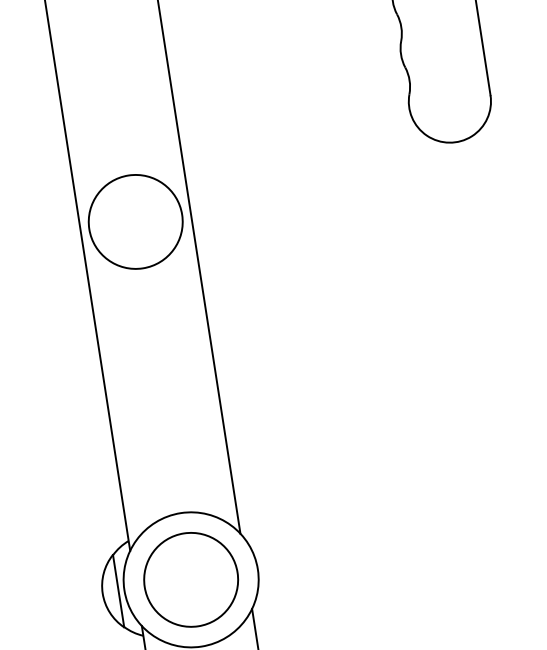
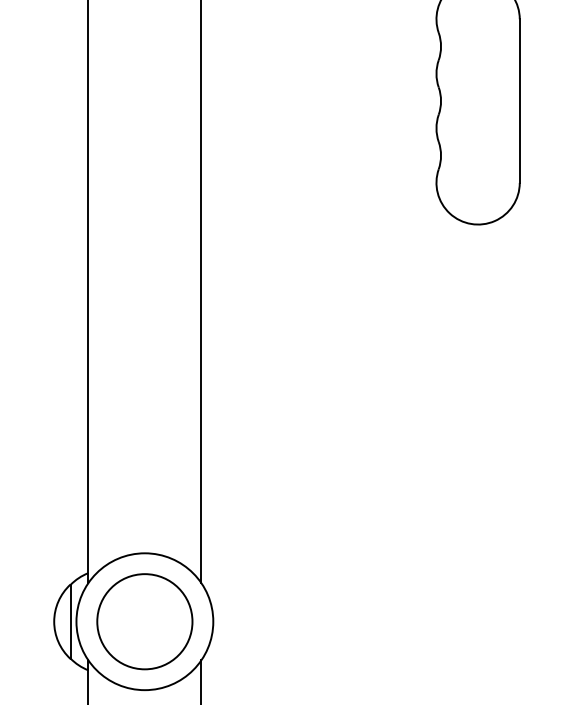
circle: (135, 221) -> (144, 254), removed

